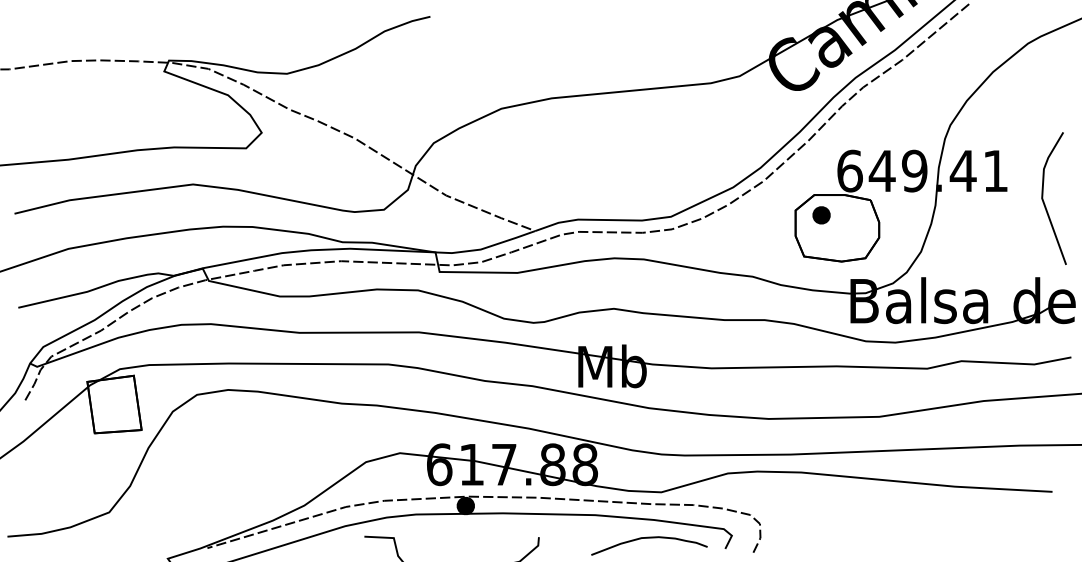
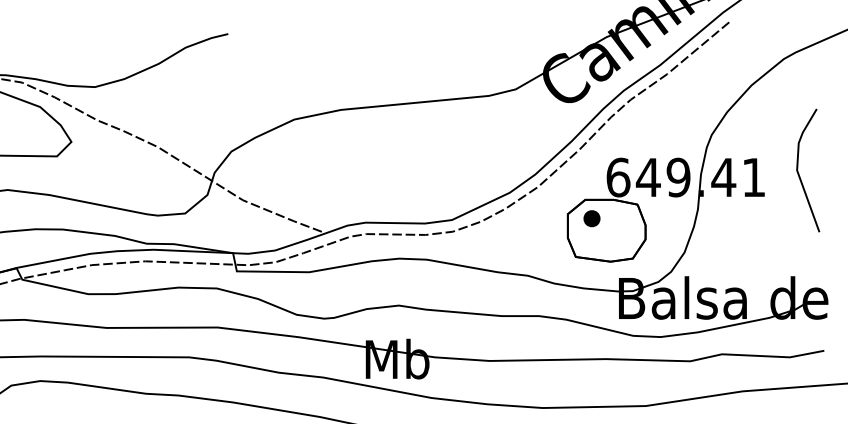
line: (1044, 201) -> (799, 173), moved

